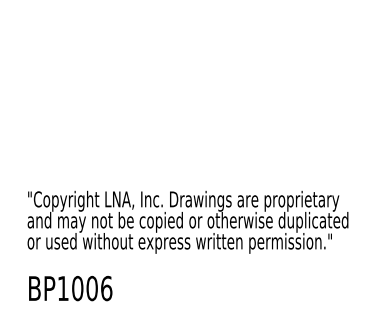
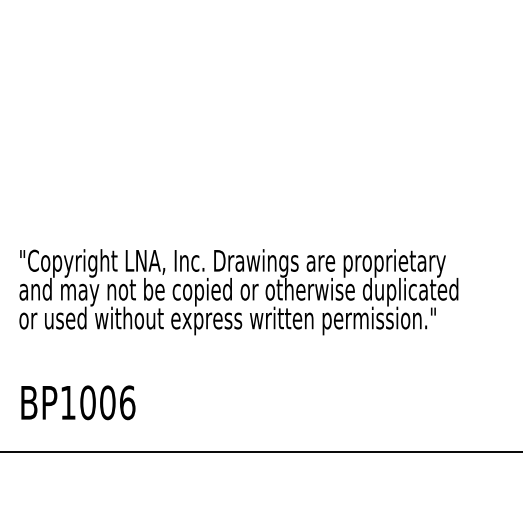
text: (70, 288) -> (78, 402), moved

